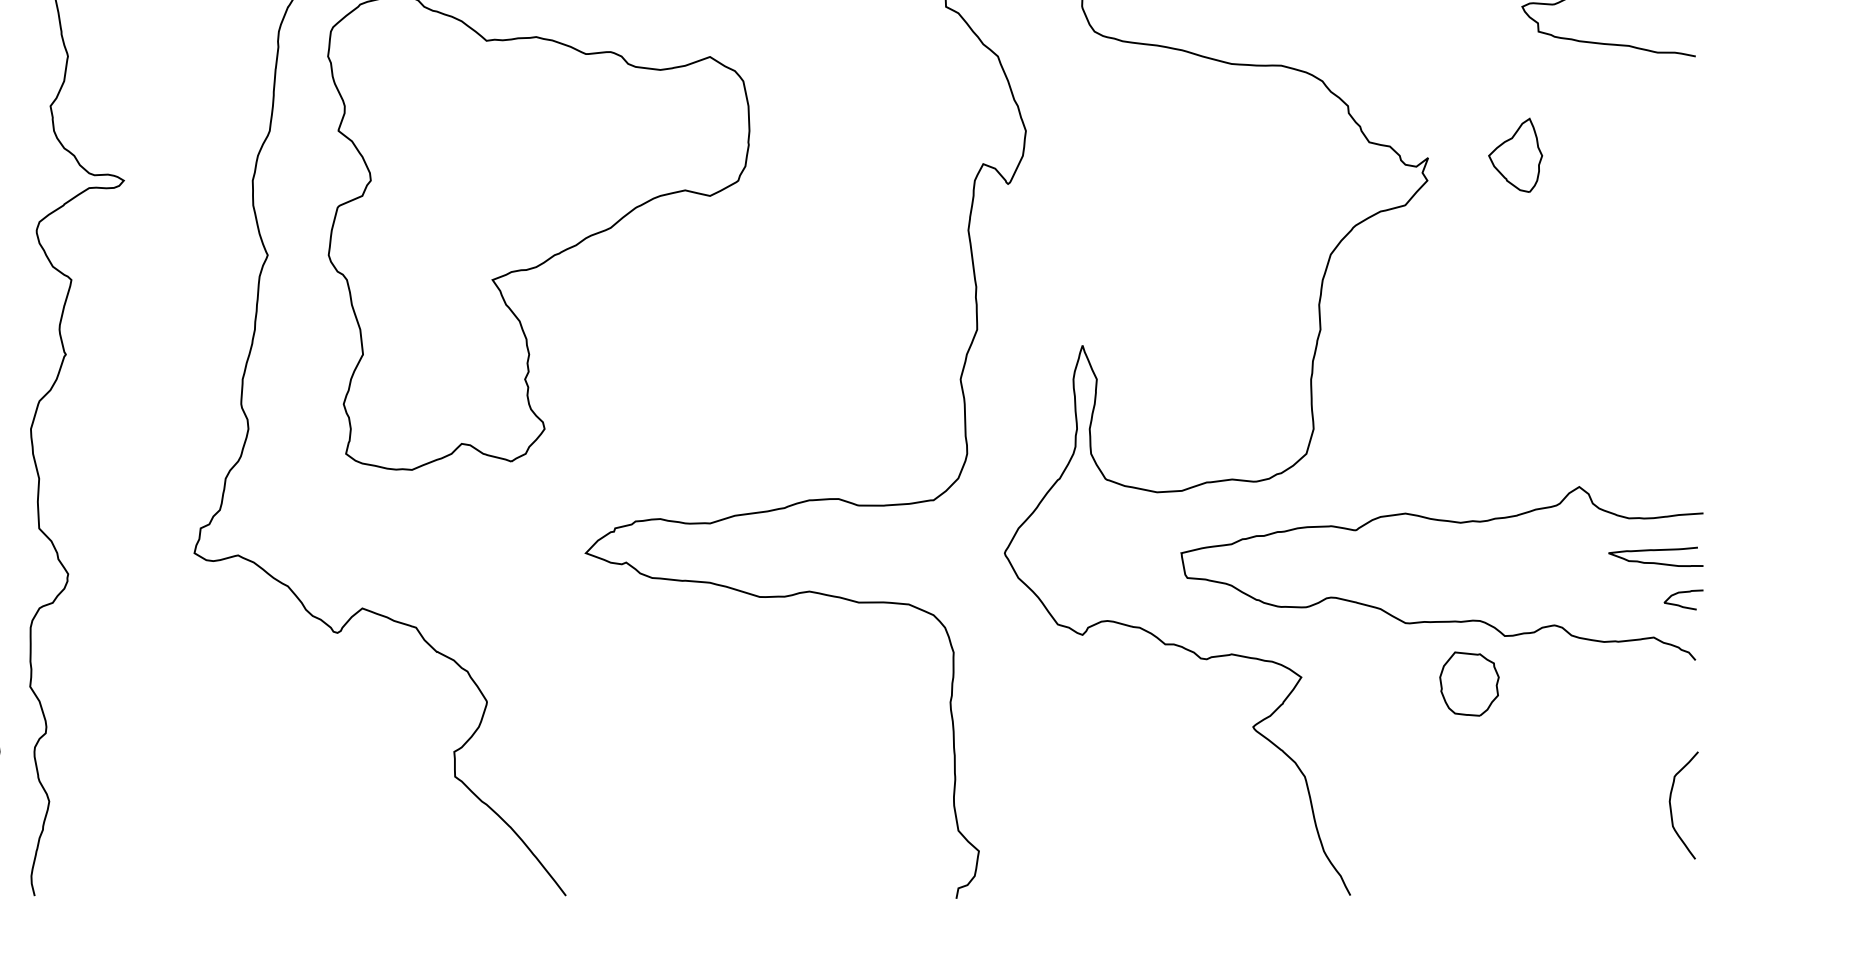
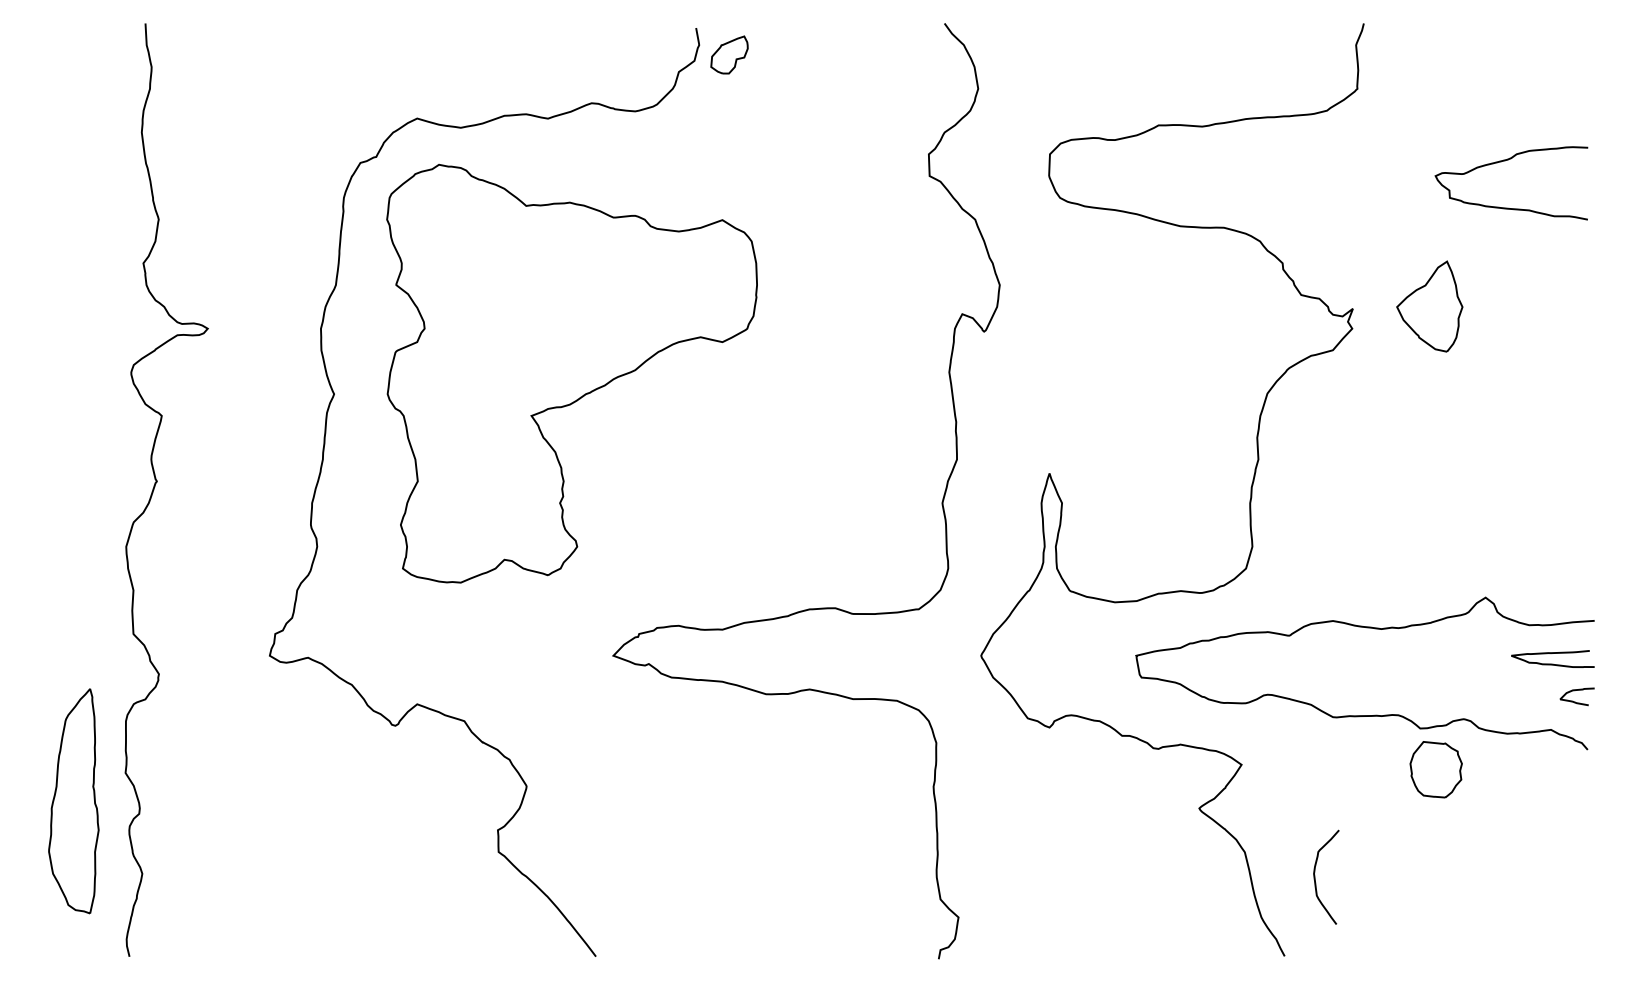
part: (1515, 155) -> (1429, 306), size x1.4
part: (1468, 683) -> (1435, 769), moved
curve: (1671, 804) -> (1315, 876), moved

